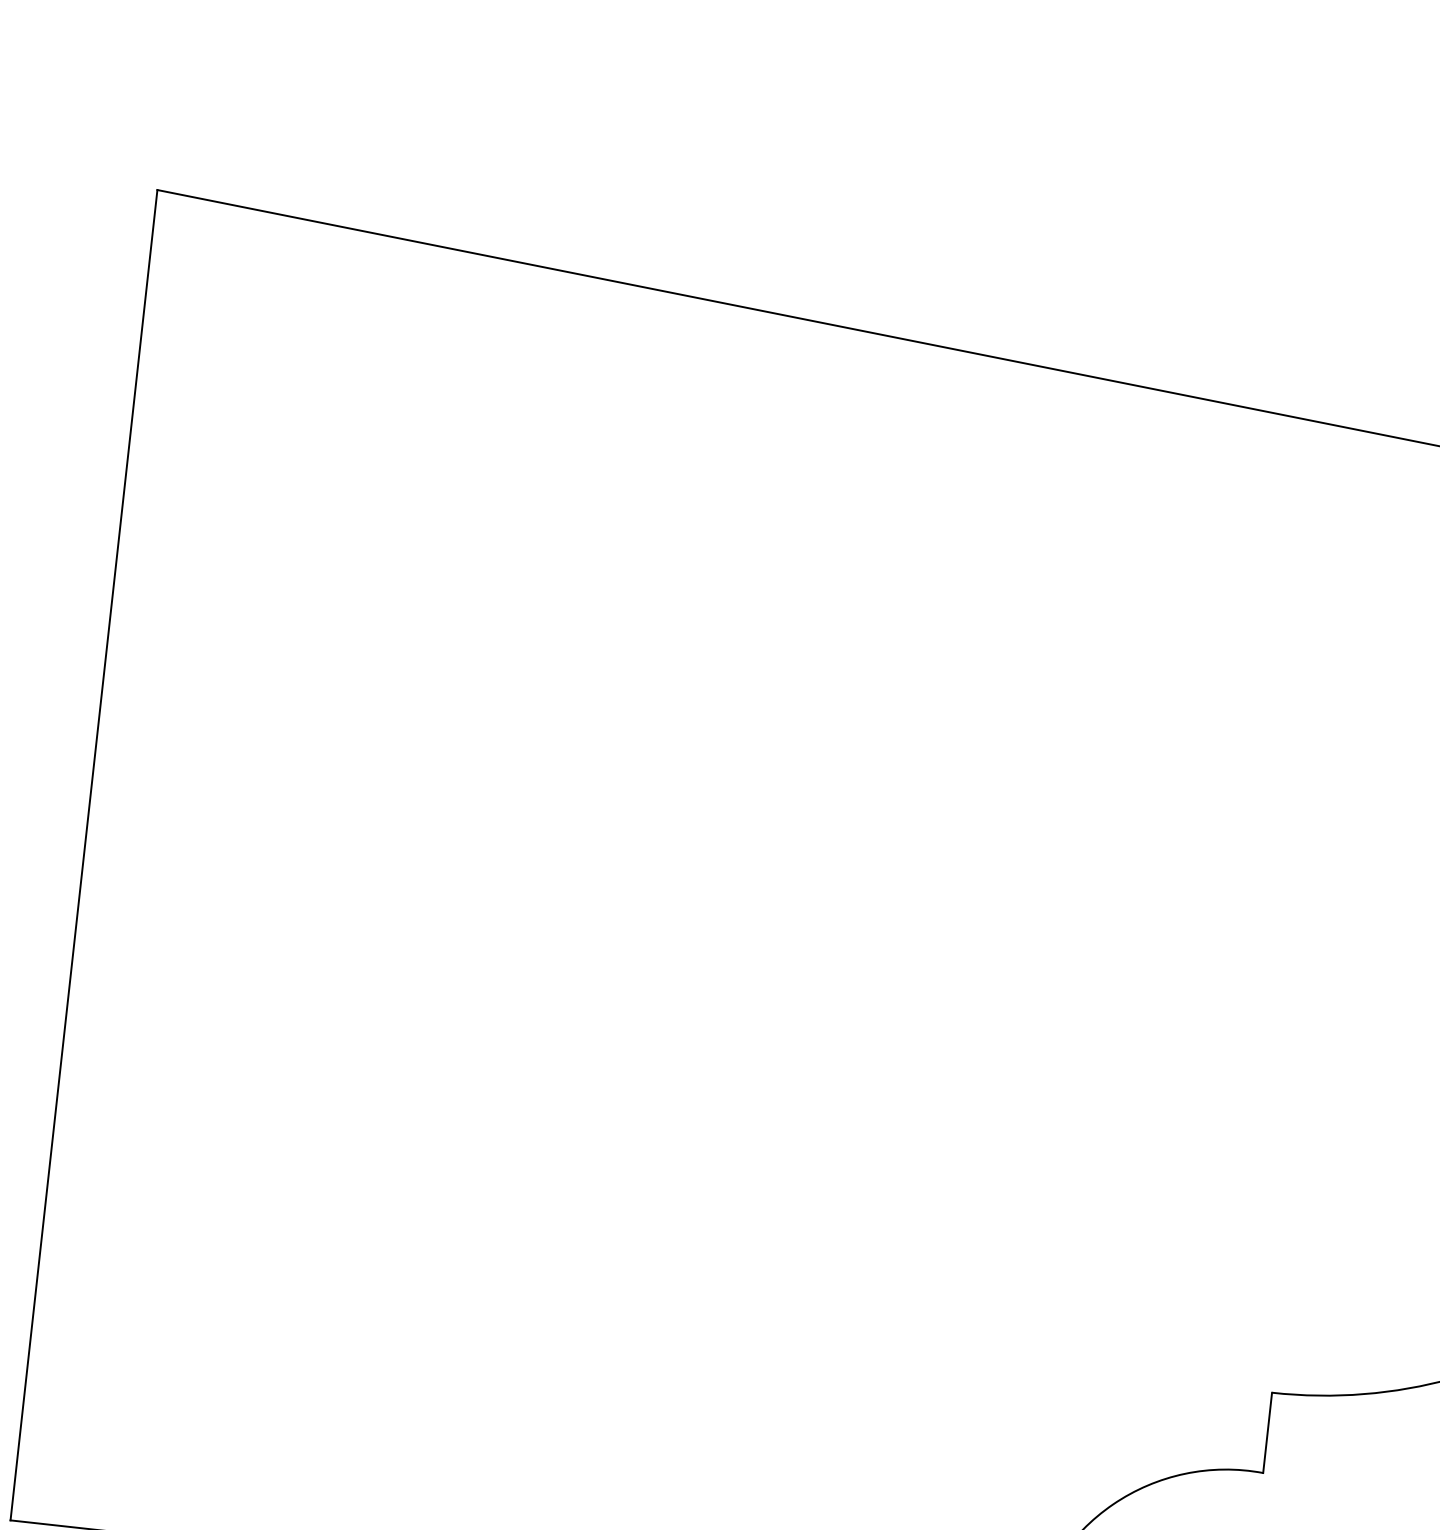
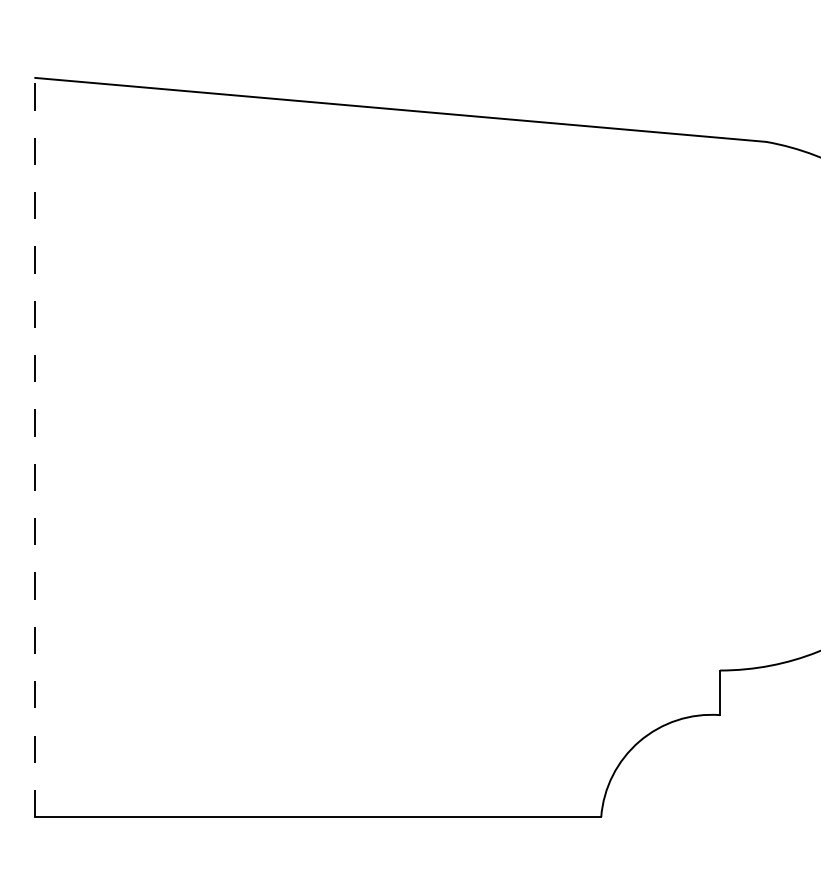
line: (84, 855) -> (35, 447), solid -> dashed

